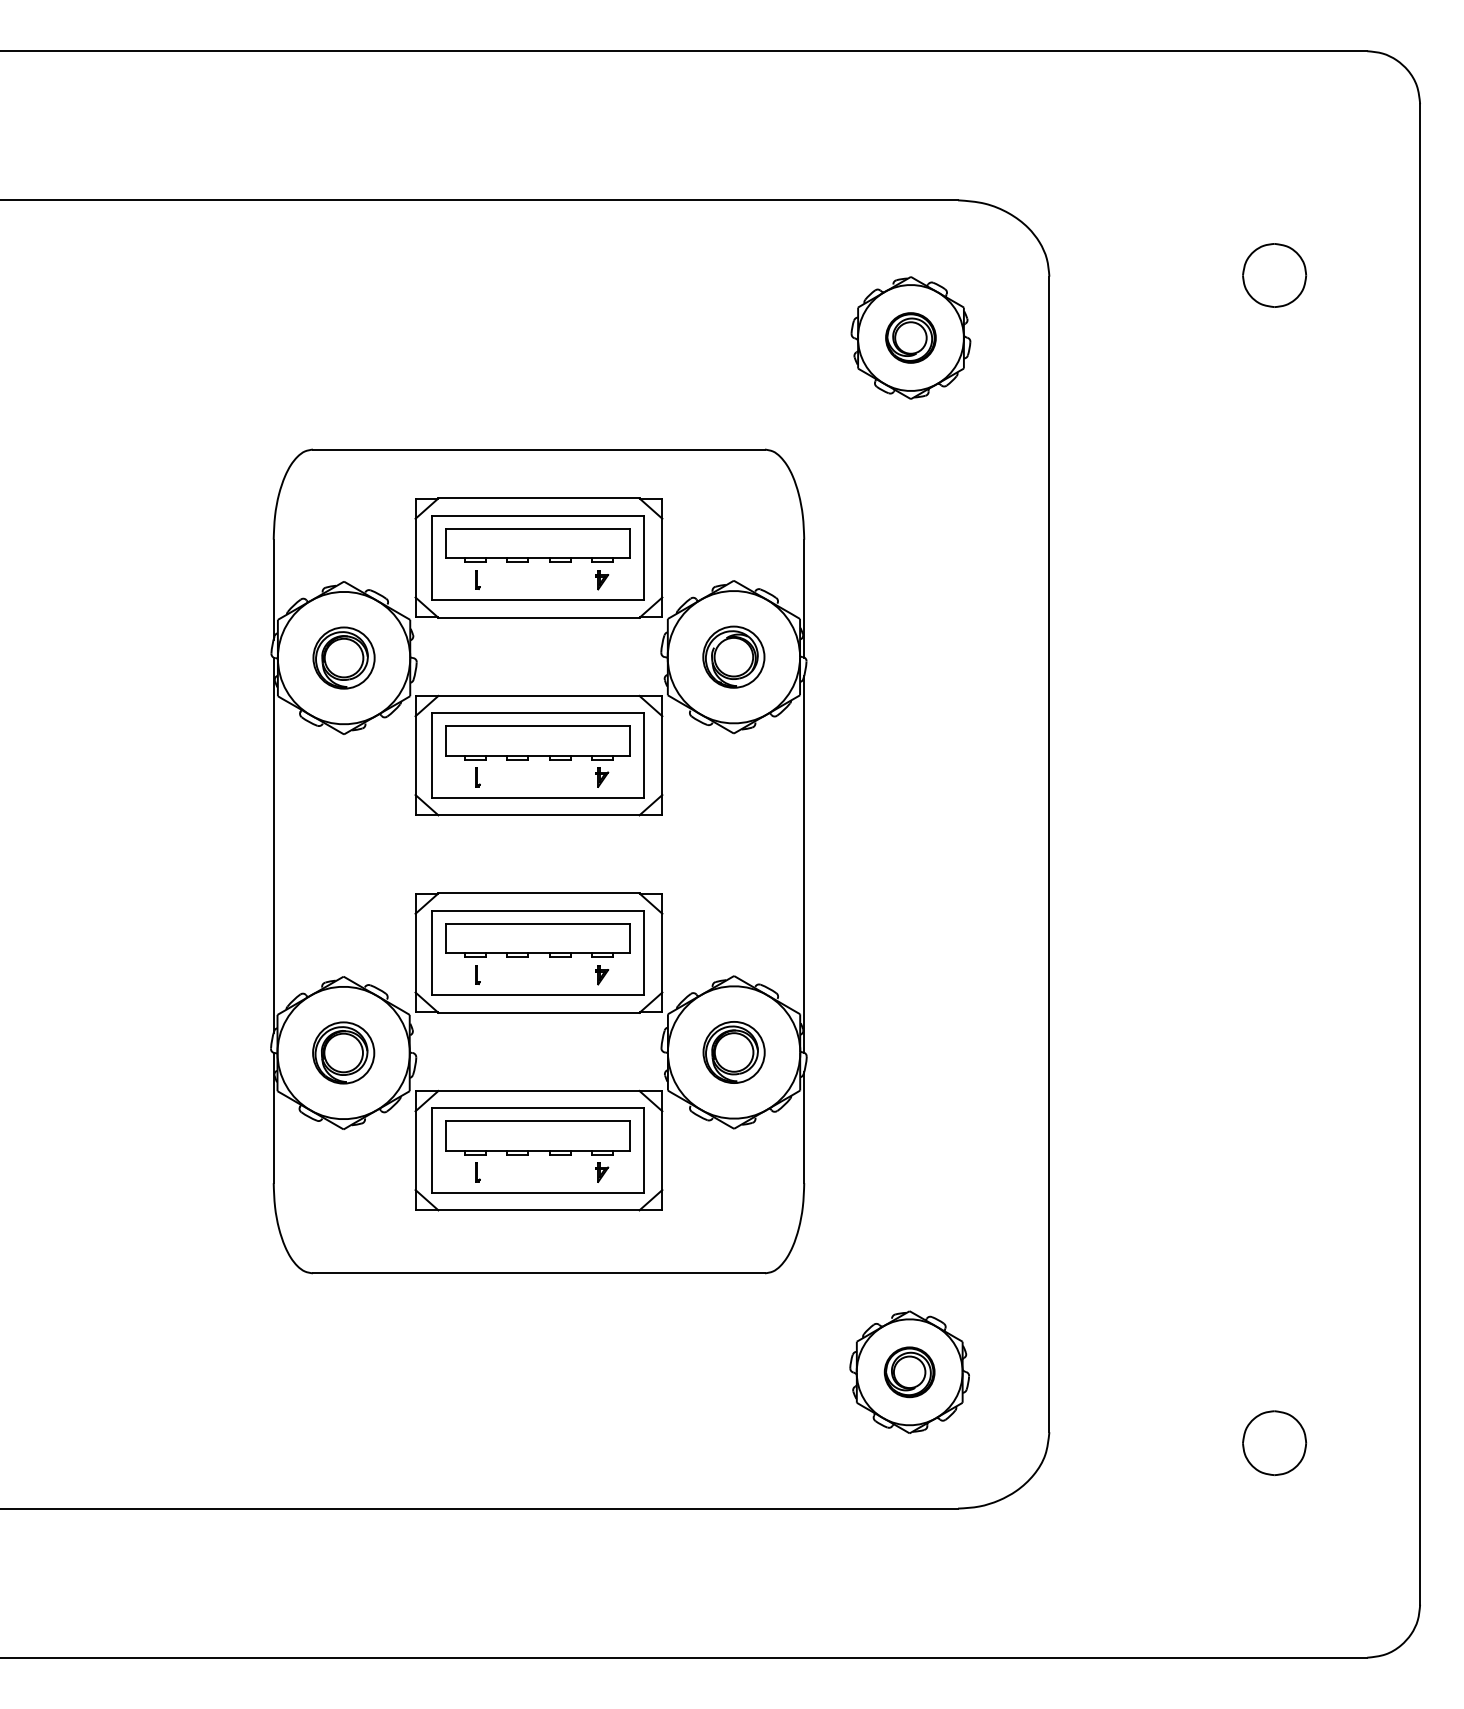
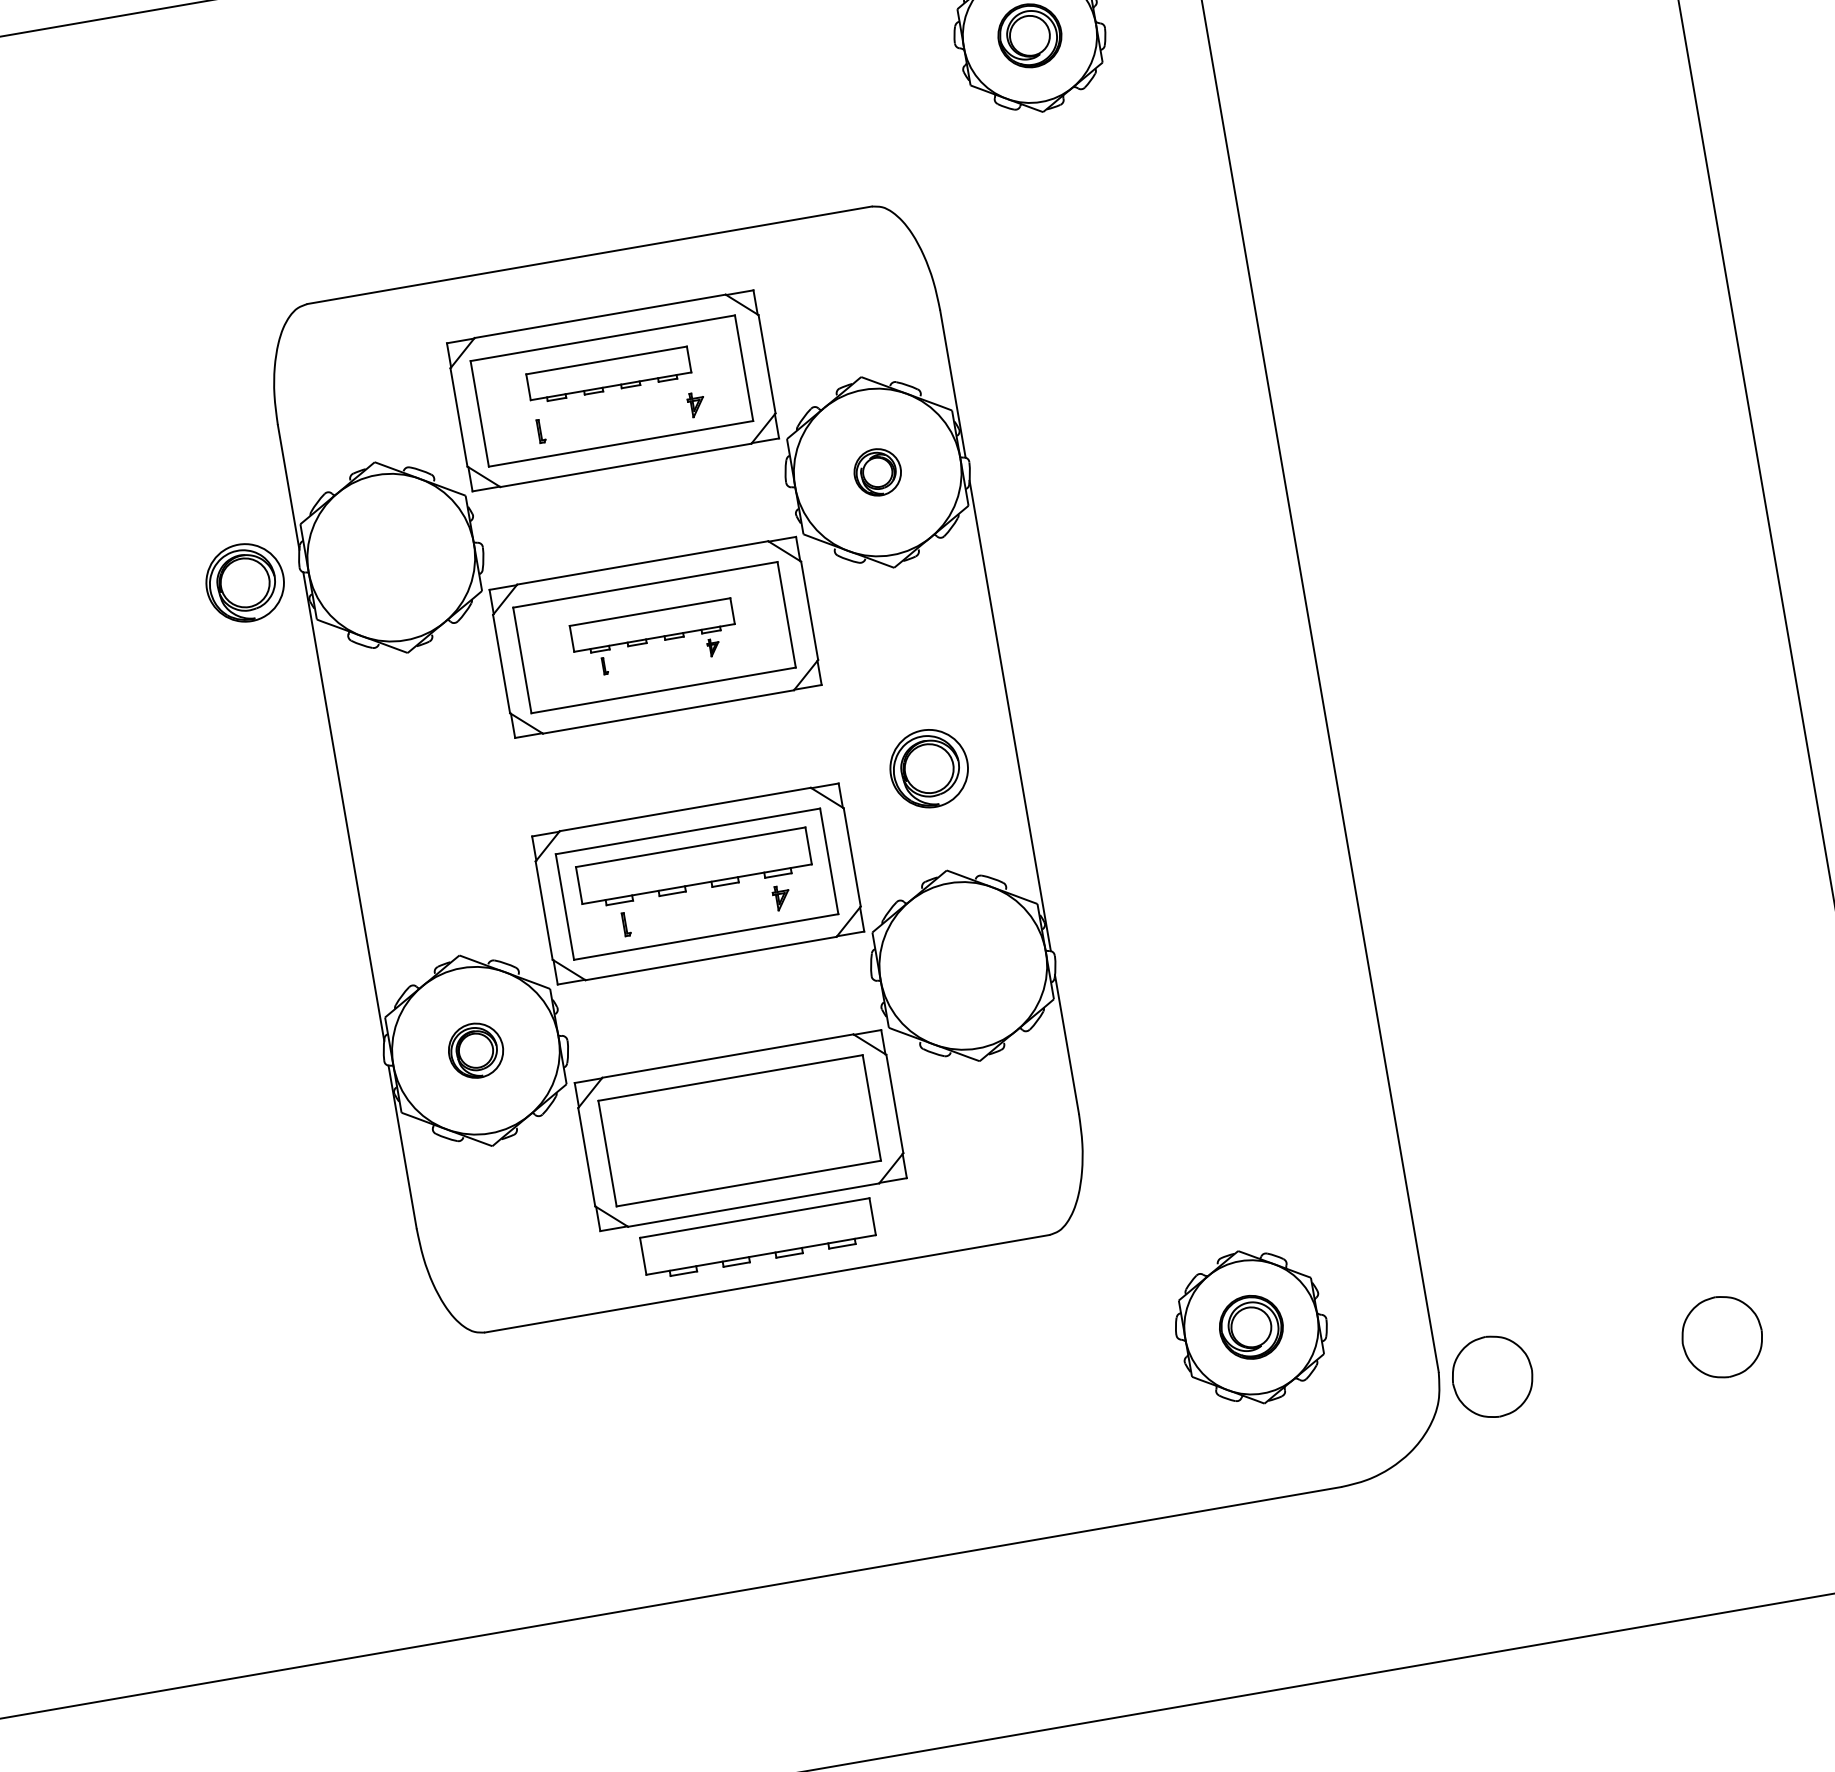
part: (537, 545) -> (608, 375), size x0.7
part: (733, 656) -> (877, 471), size x0.6
part: (343, 657) -> (244, 582), moved
part: (537, 756) -> (653, 638), size x0.7
part: (343, 1052) -> (475, 1050), size x0.7
part: (733, 1052) -> (928, 768), moved
part: (537, 1151) -> (739, 1131), removed
part: (537, 1237) -> (757, 1239), added
part: (1090, 1442) -> (1492, 1375), added

